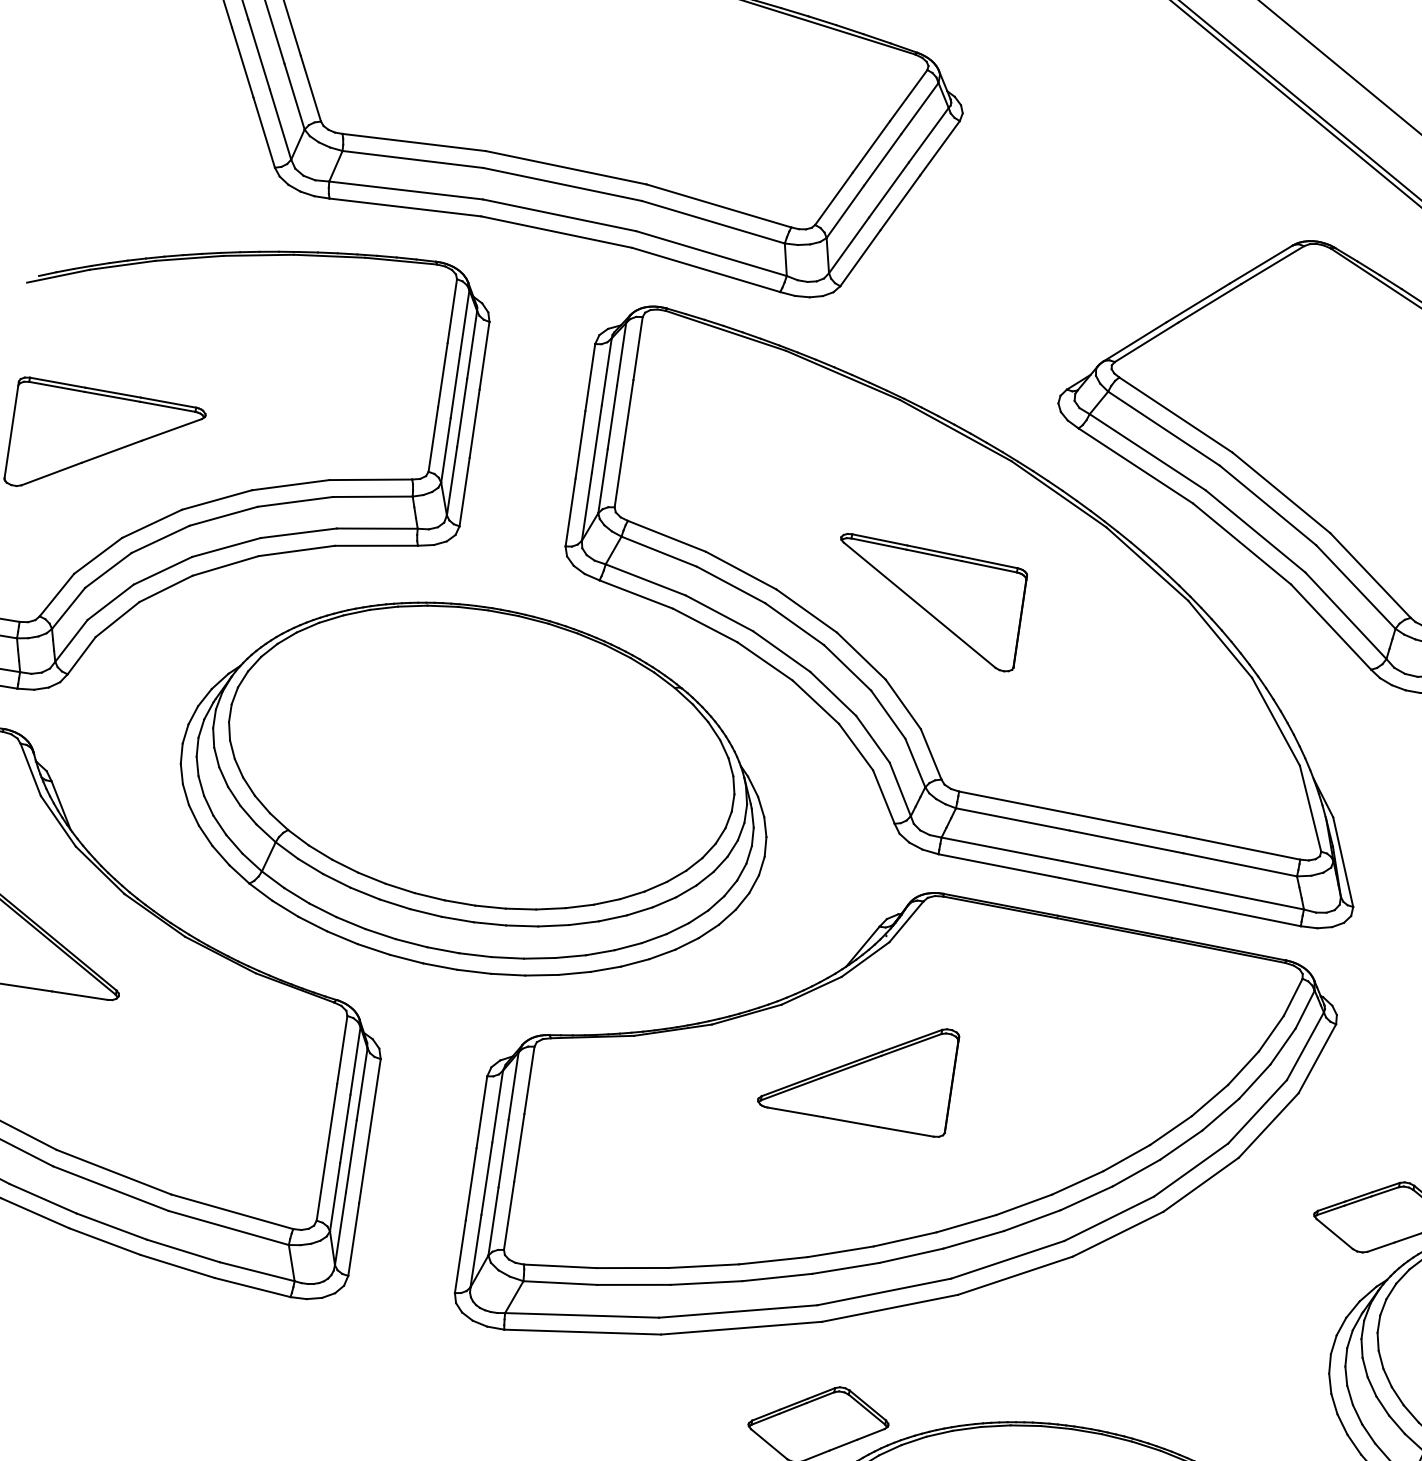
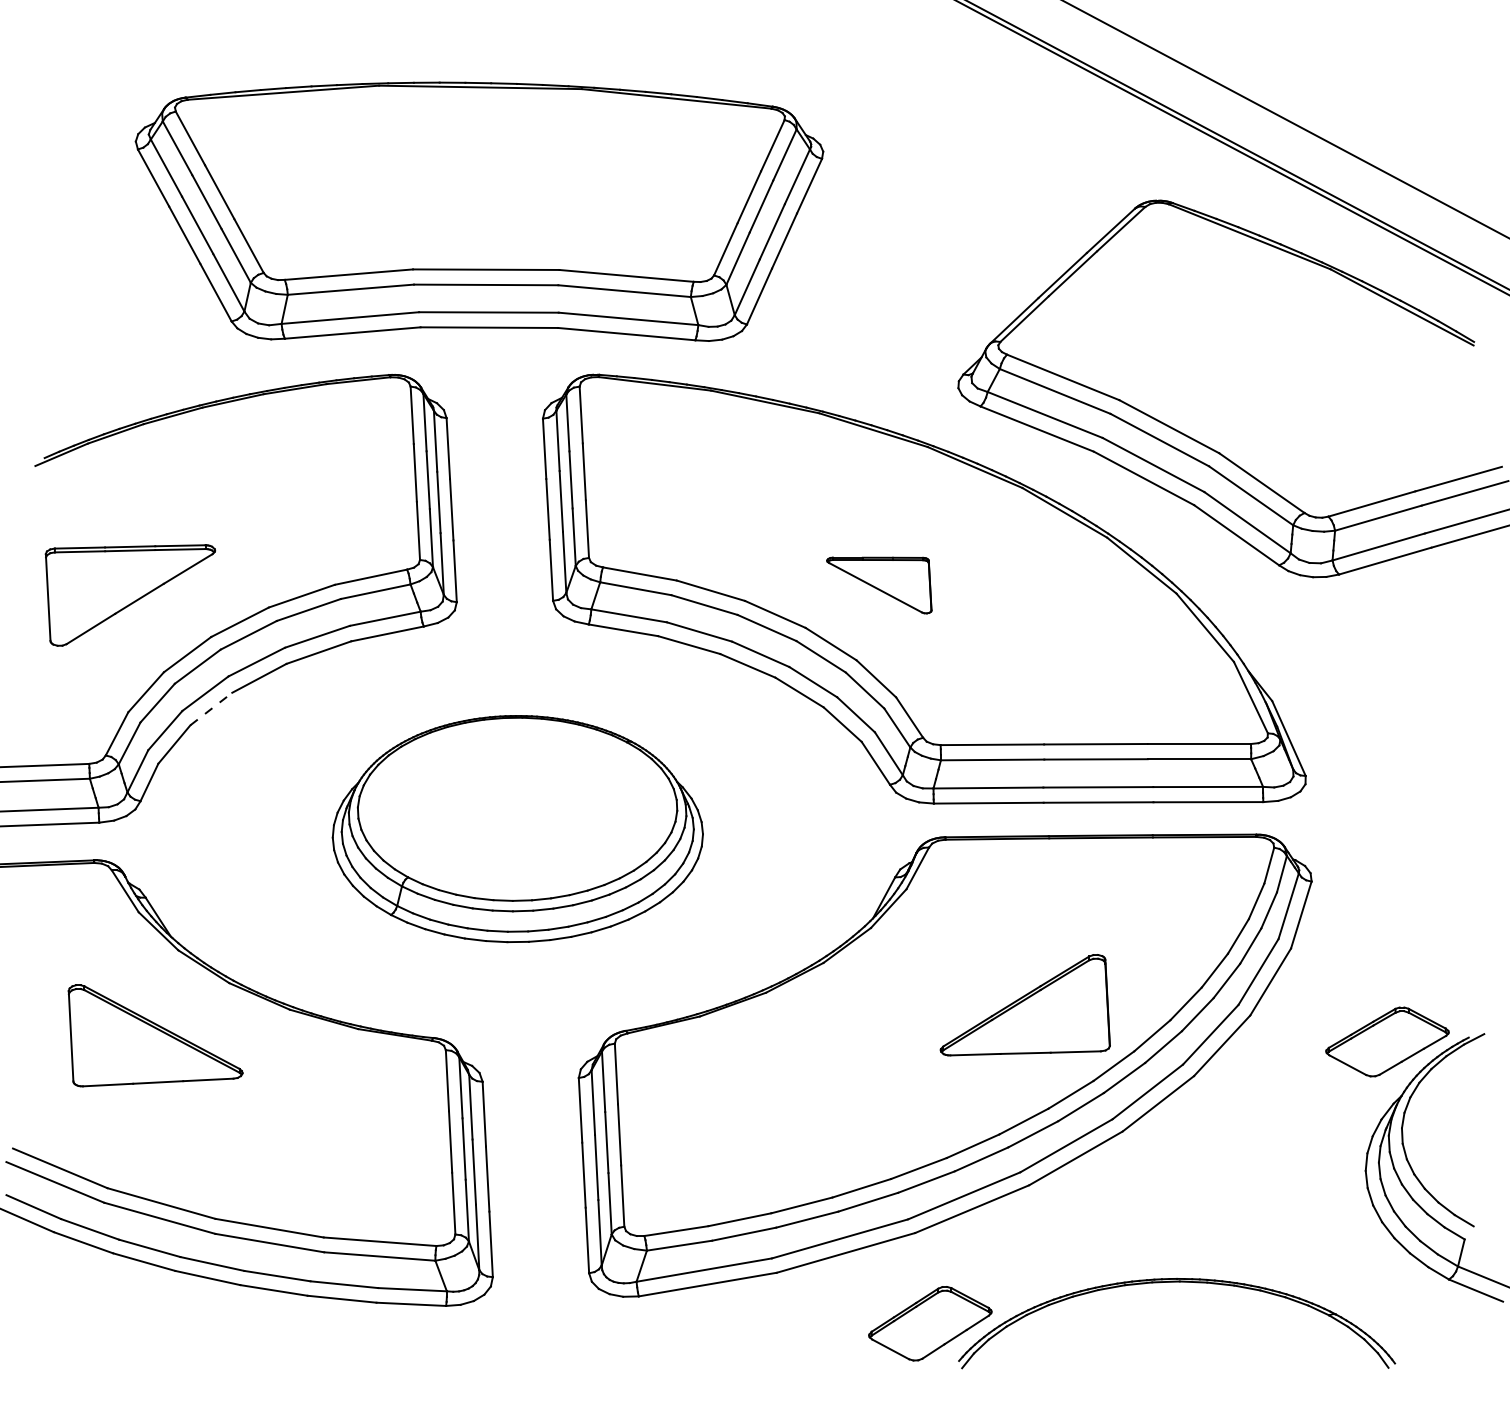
line: (166, 589) -> (211, 709), solid -> dashed
part: (927, 602) -> (879, 585), size x0.6
part: (475, 788) -> (517, 828), size x0.7
part: (860, 1069) -> (1024, 1005), moved

